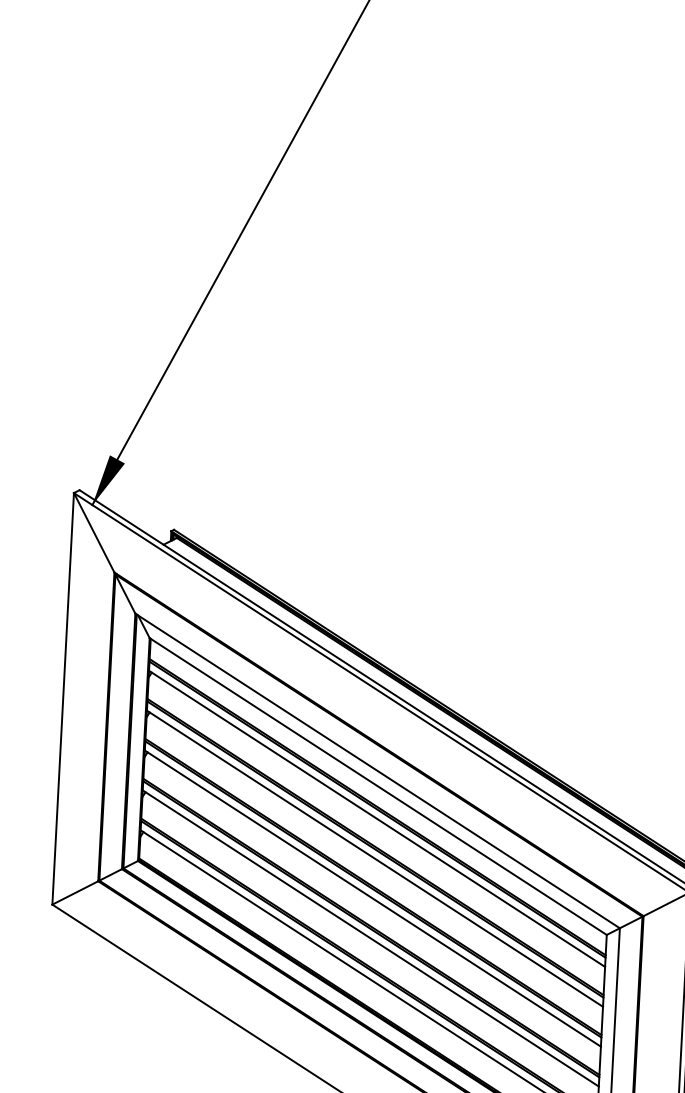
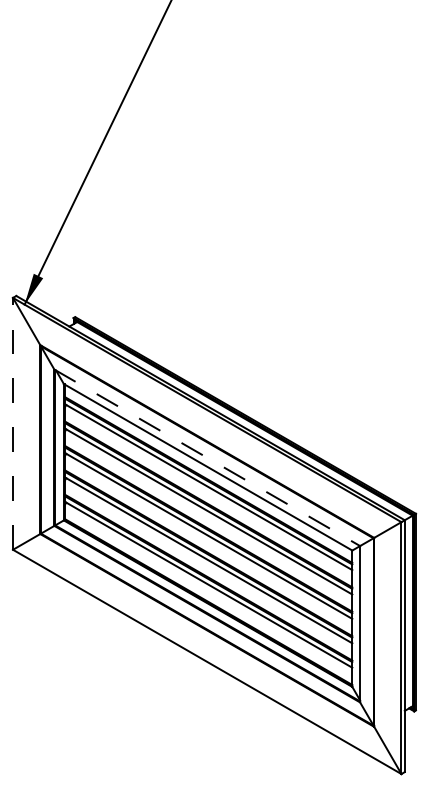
line: (63, 698) -> (13, 423), solid -> dashed
line: (378, 770) -> (207, 457), solid -> dashed

